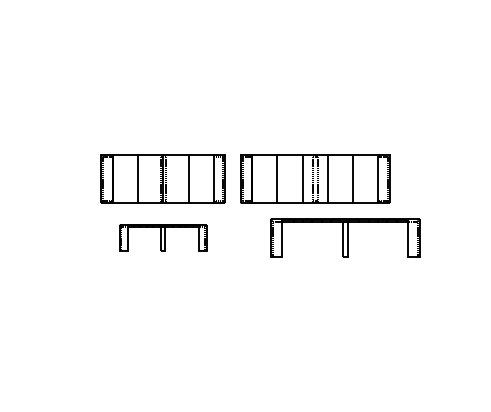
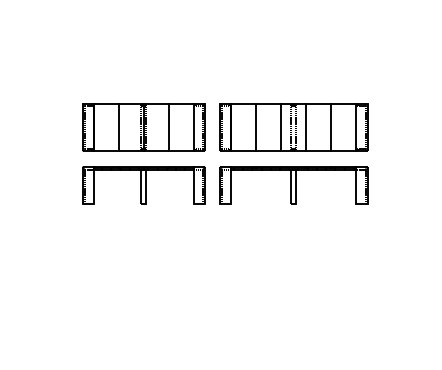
part: (162, 237) -> (143, 185), size x1.43
part: (345, 237) -> (294, 185), moved

